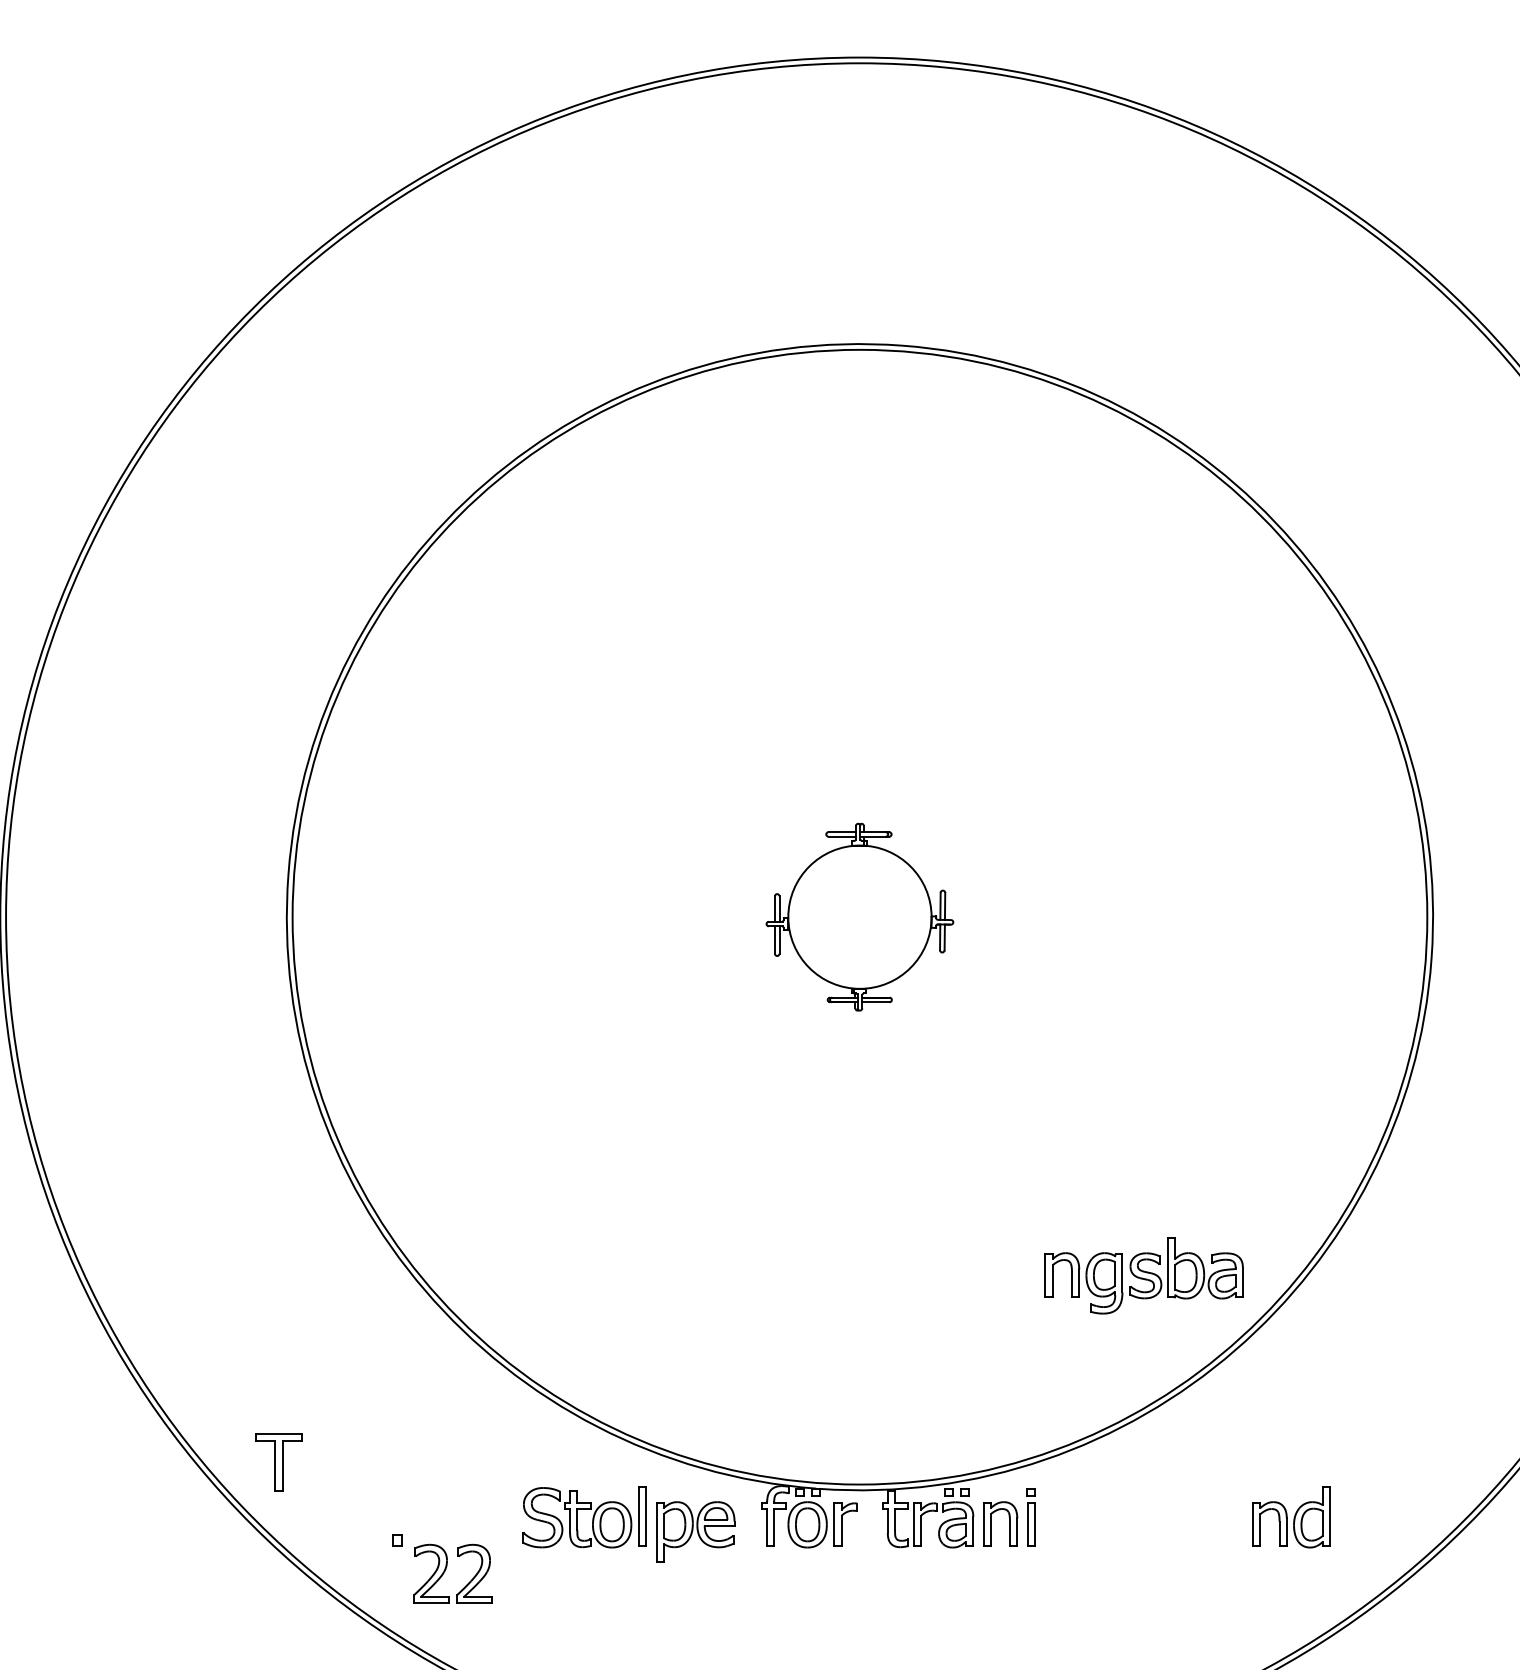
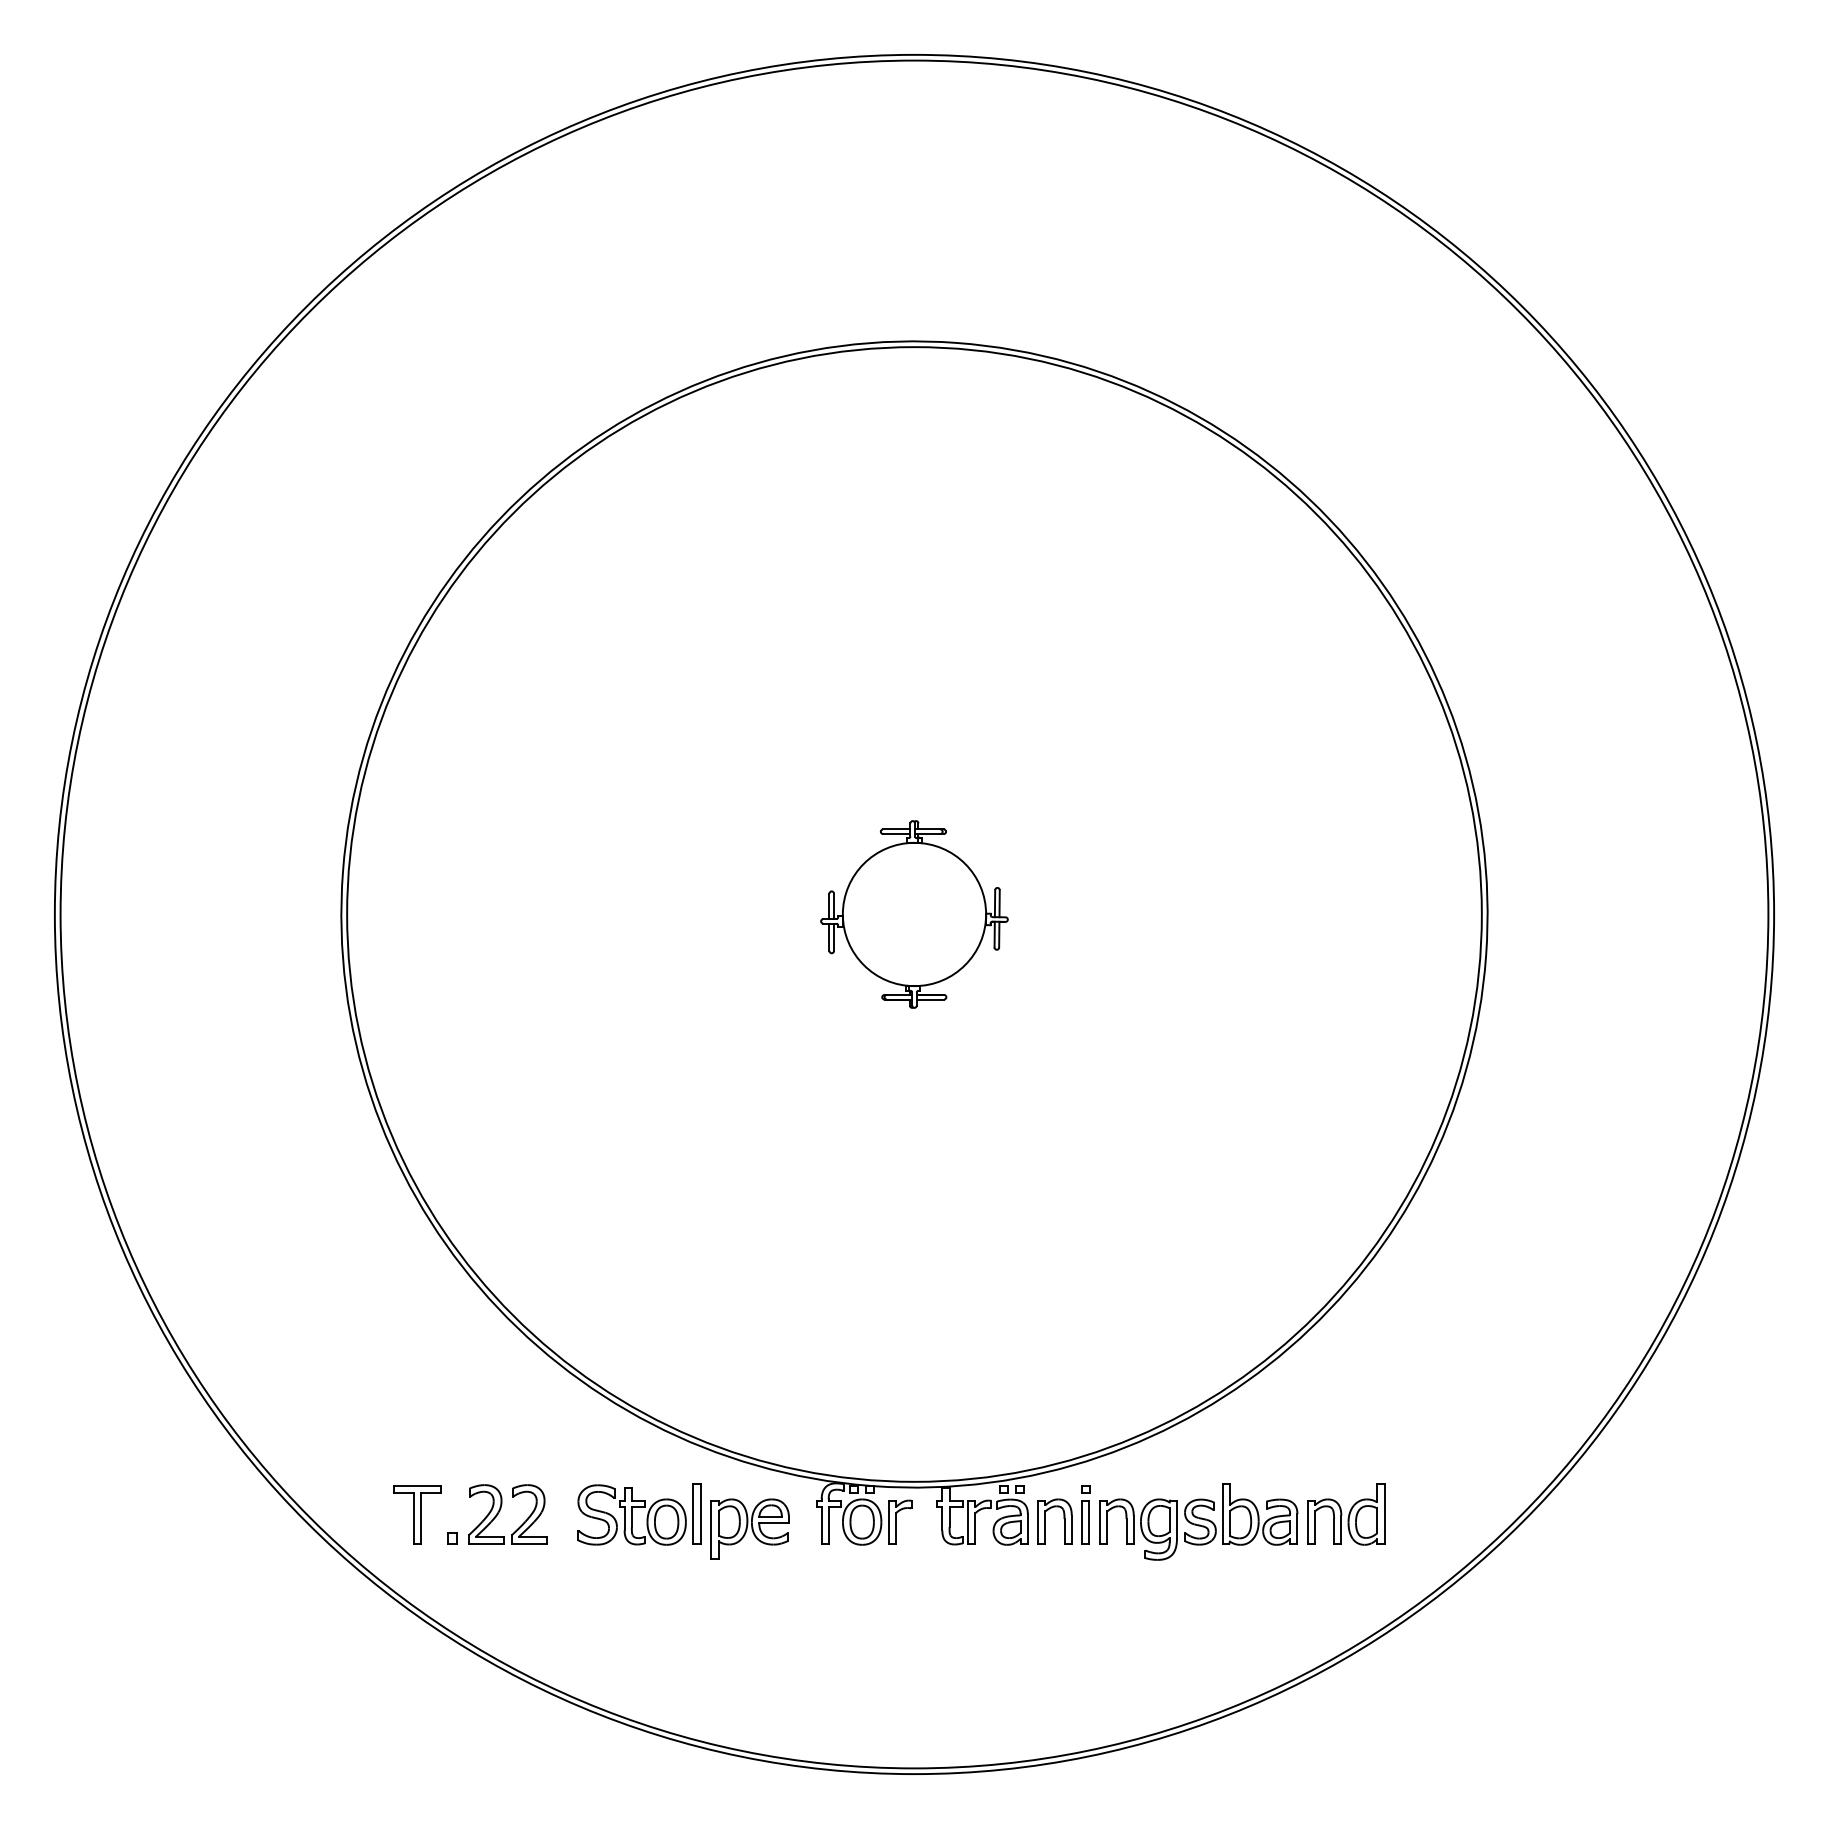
part: (1143, 1275) -> (1198, 1521), moved
part: (278, 1462) -> (417, 1514), moved
part: (445, 1571) -> (500, 1511), moved

